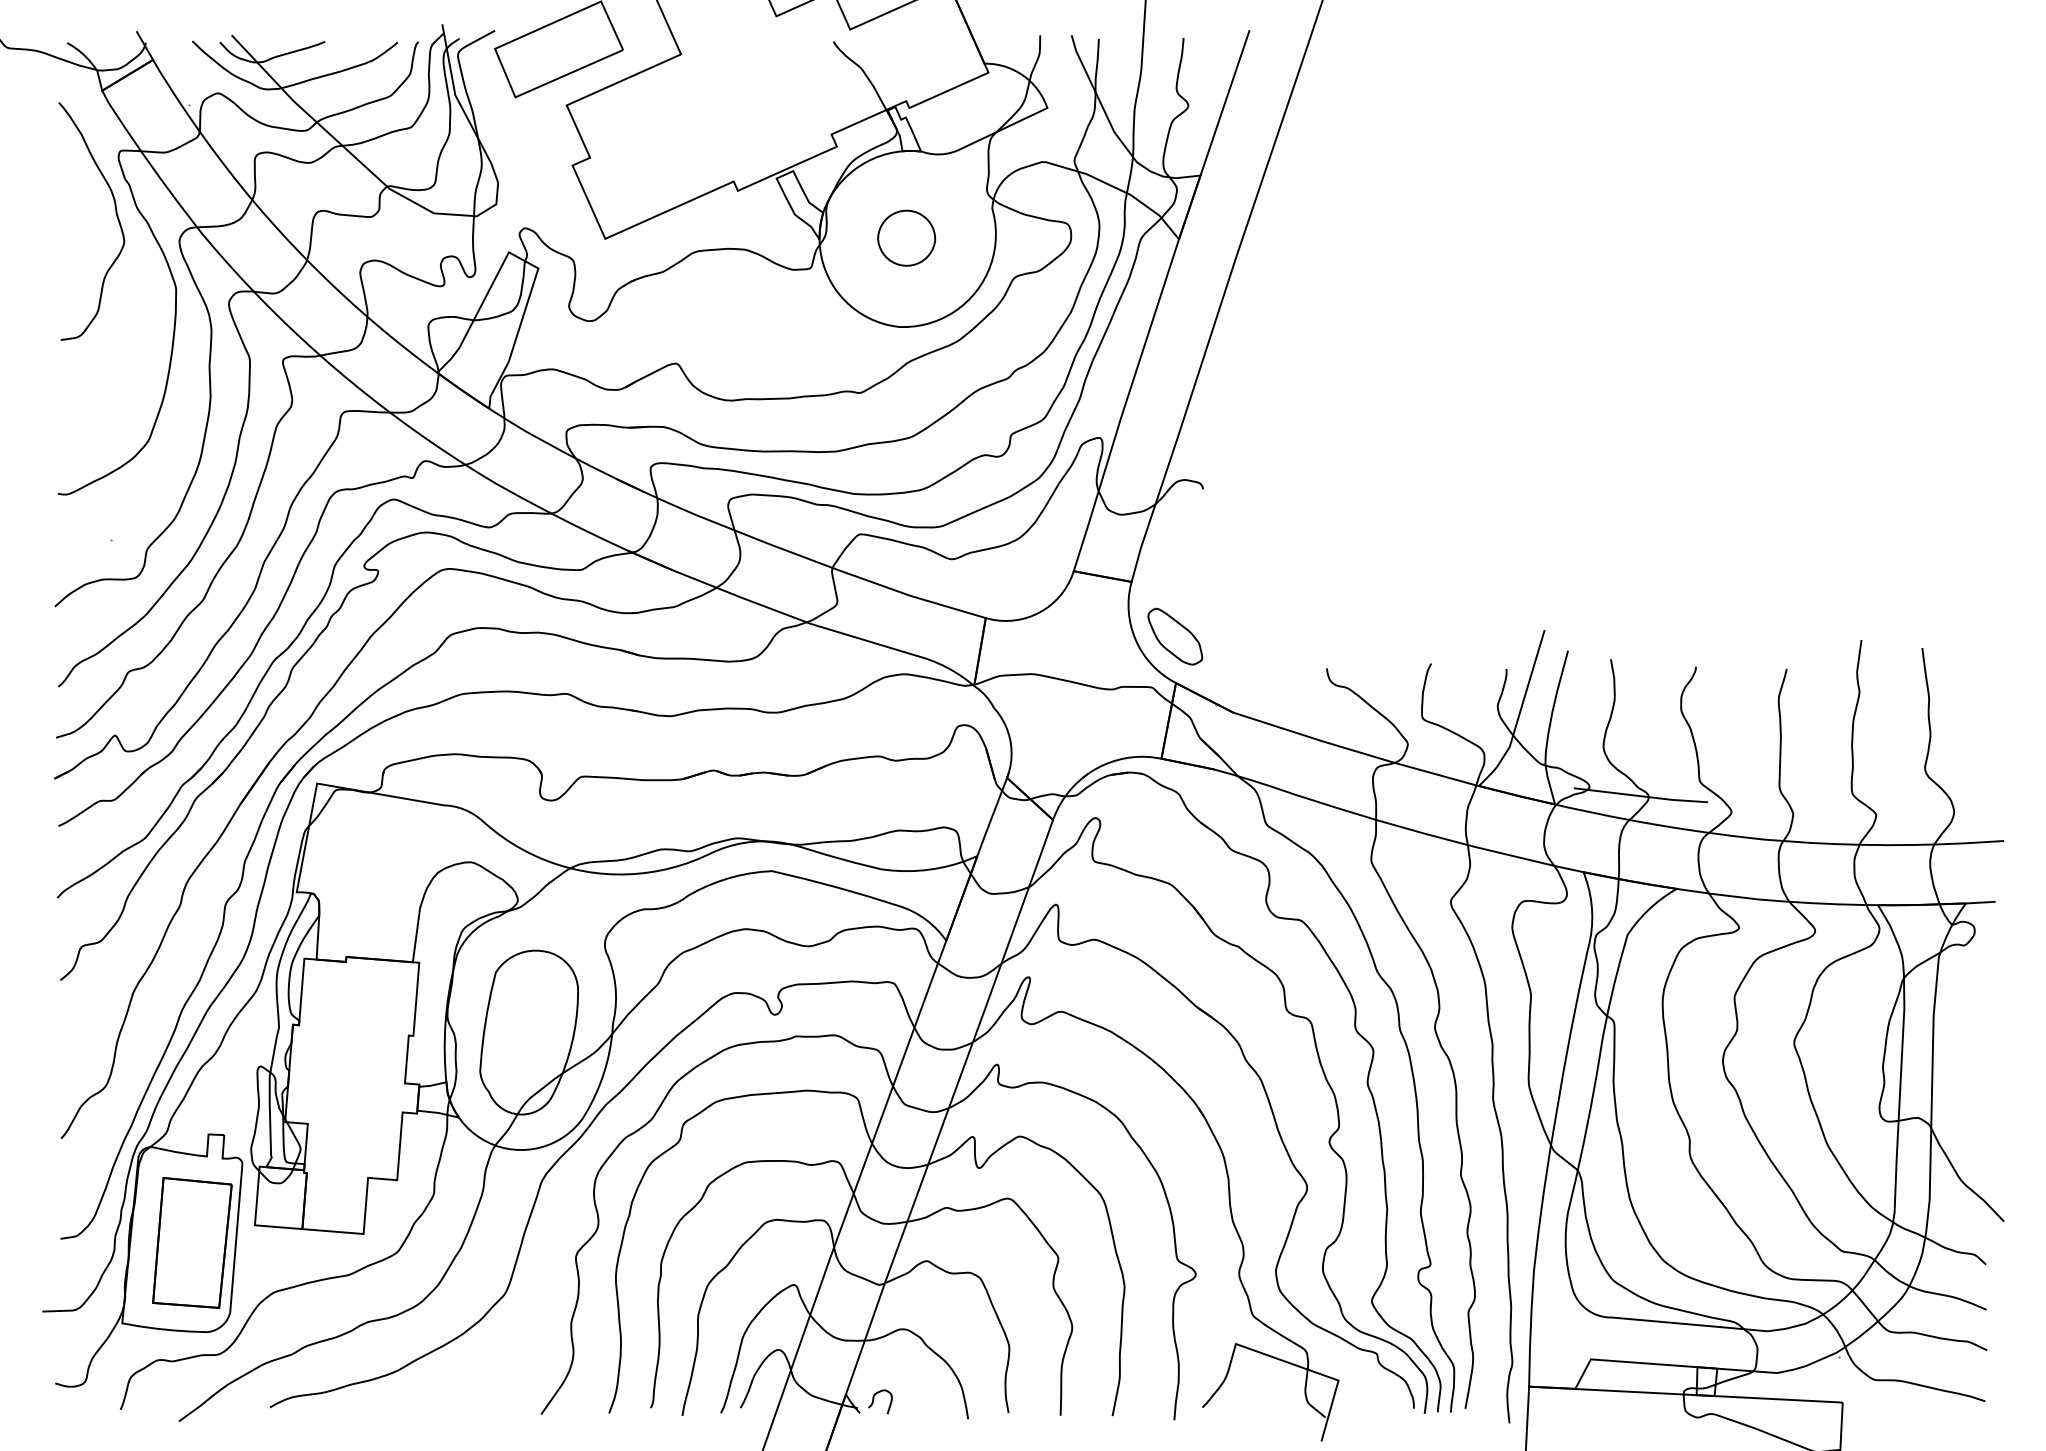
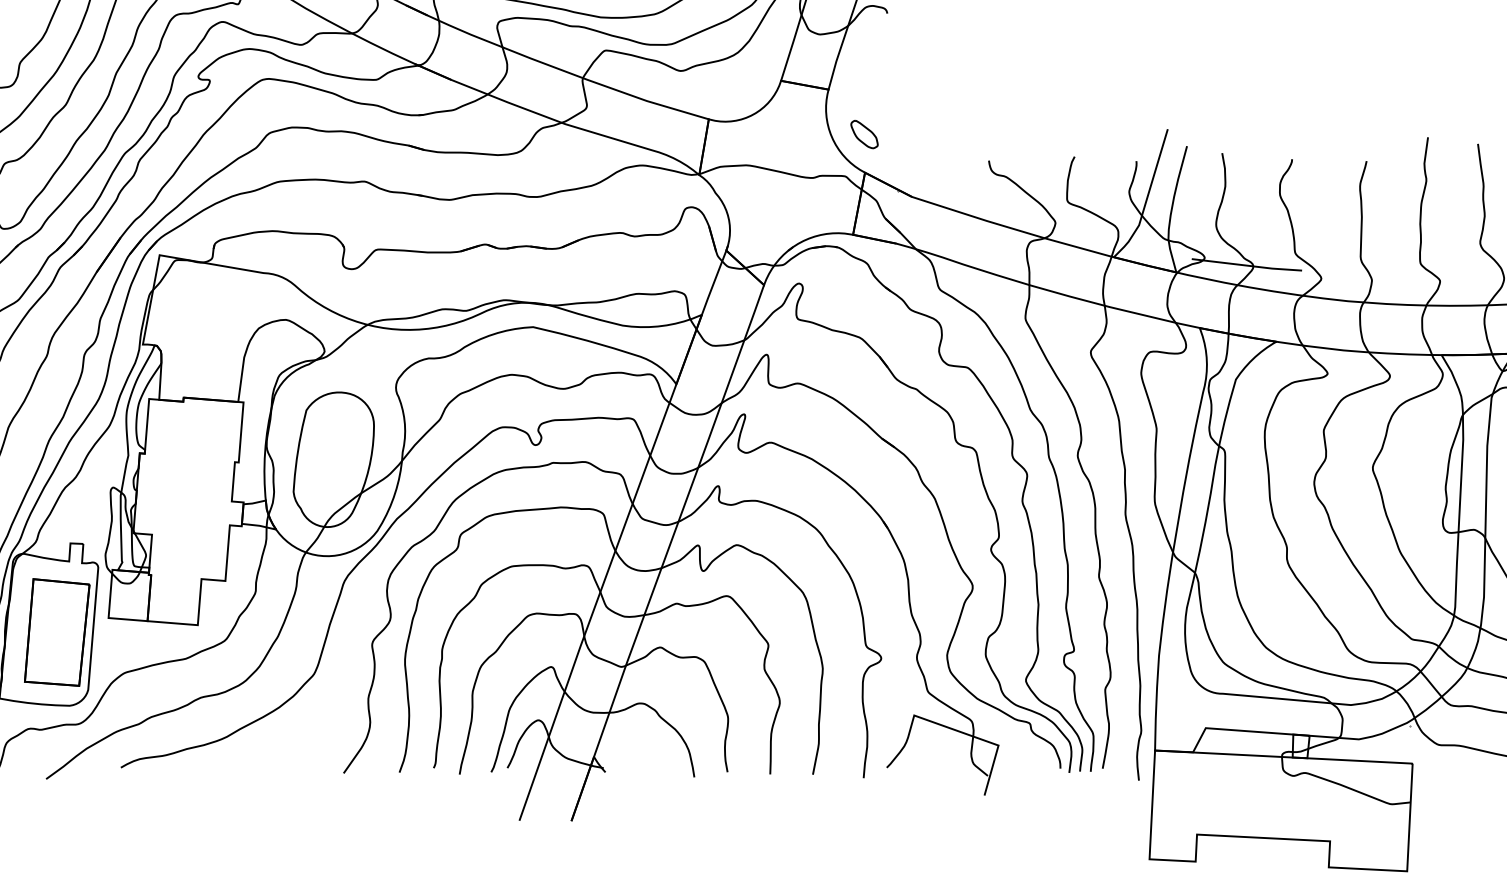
part: (1175, 636) -> (864, 134), size x0.6
curve: (874, 1399) -> (617, 761), removed

